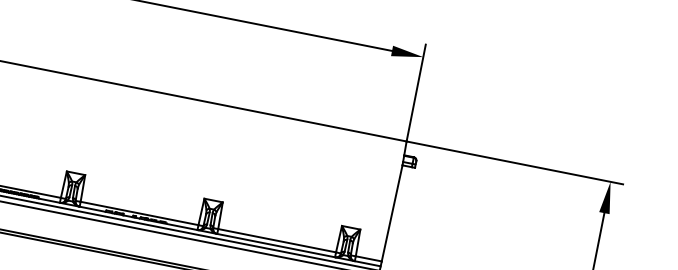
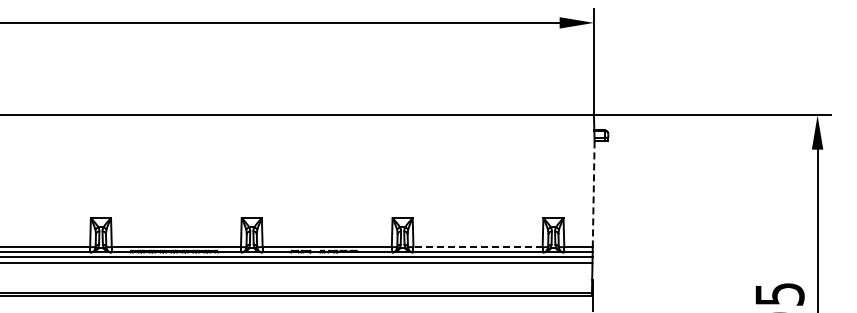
line: (391, 213) -> (593, 194), solid -> dashed
line: (277, 241) -> (478, 247), solid -> dashed

